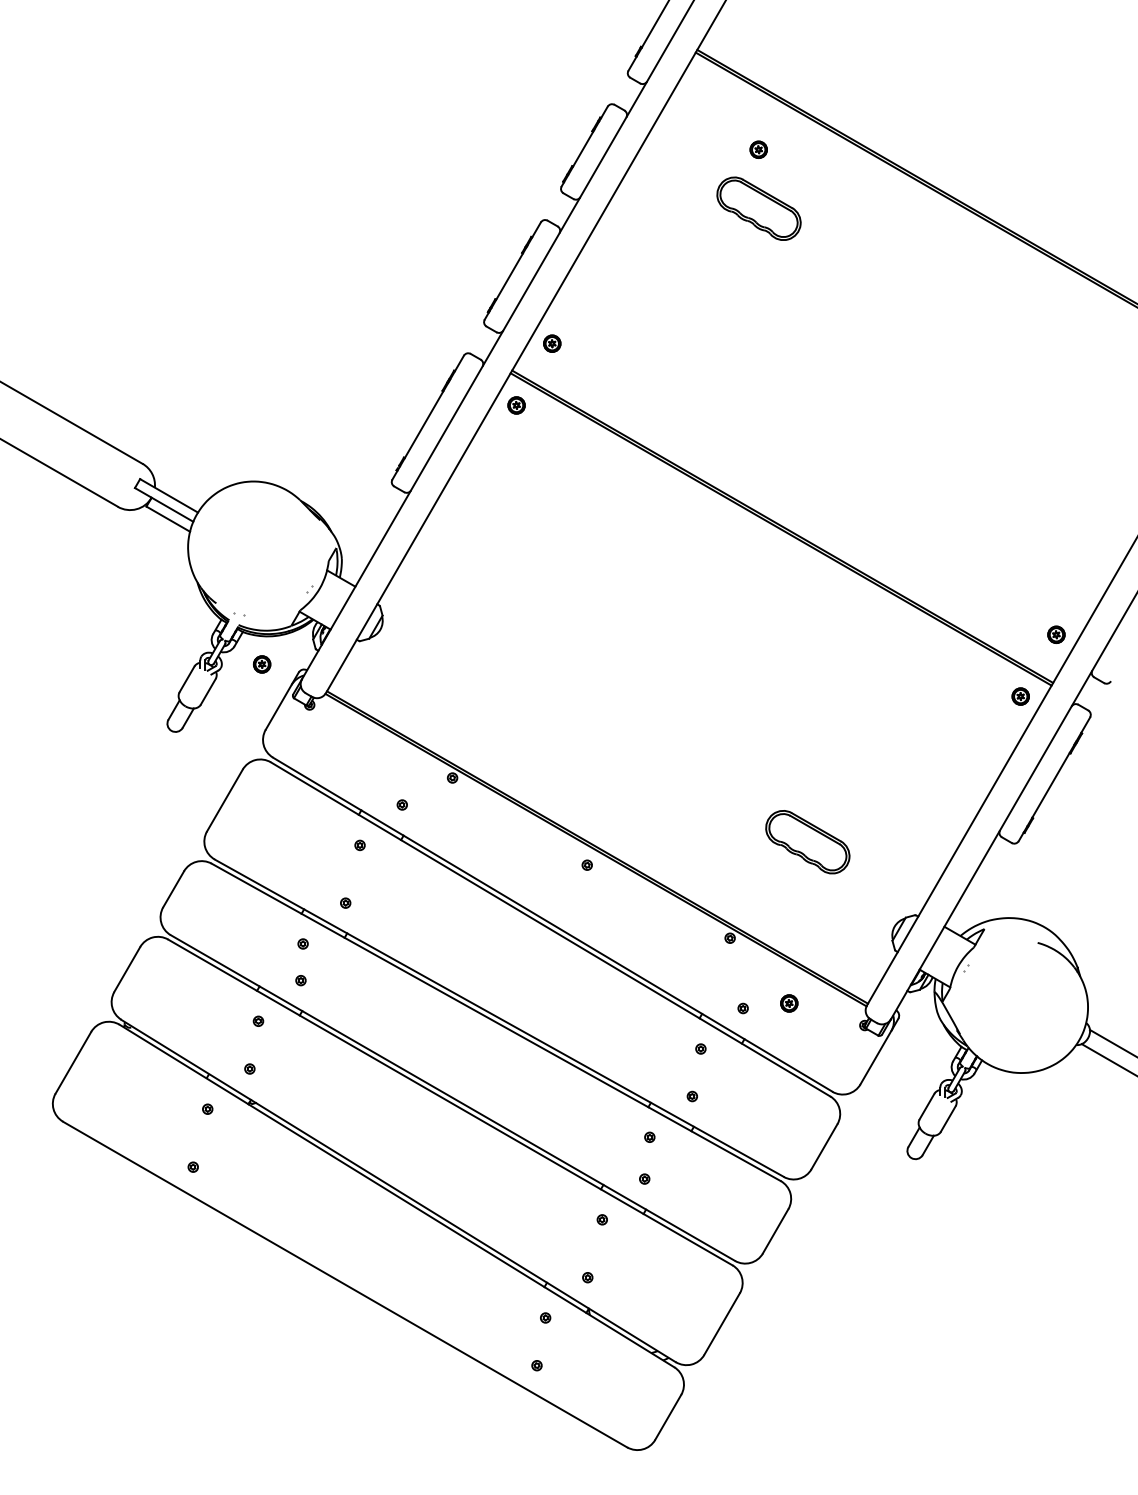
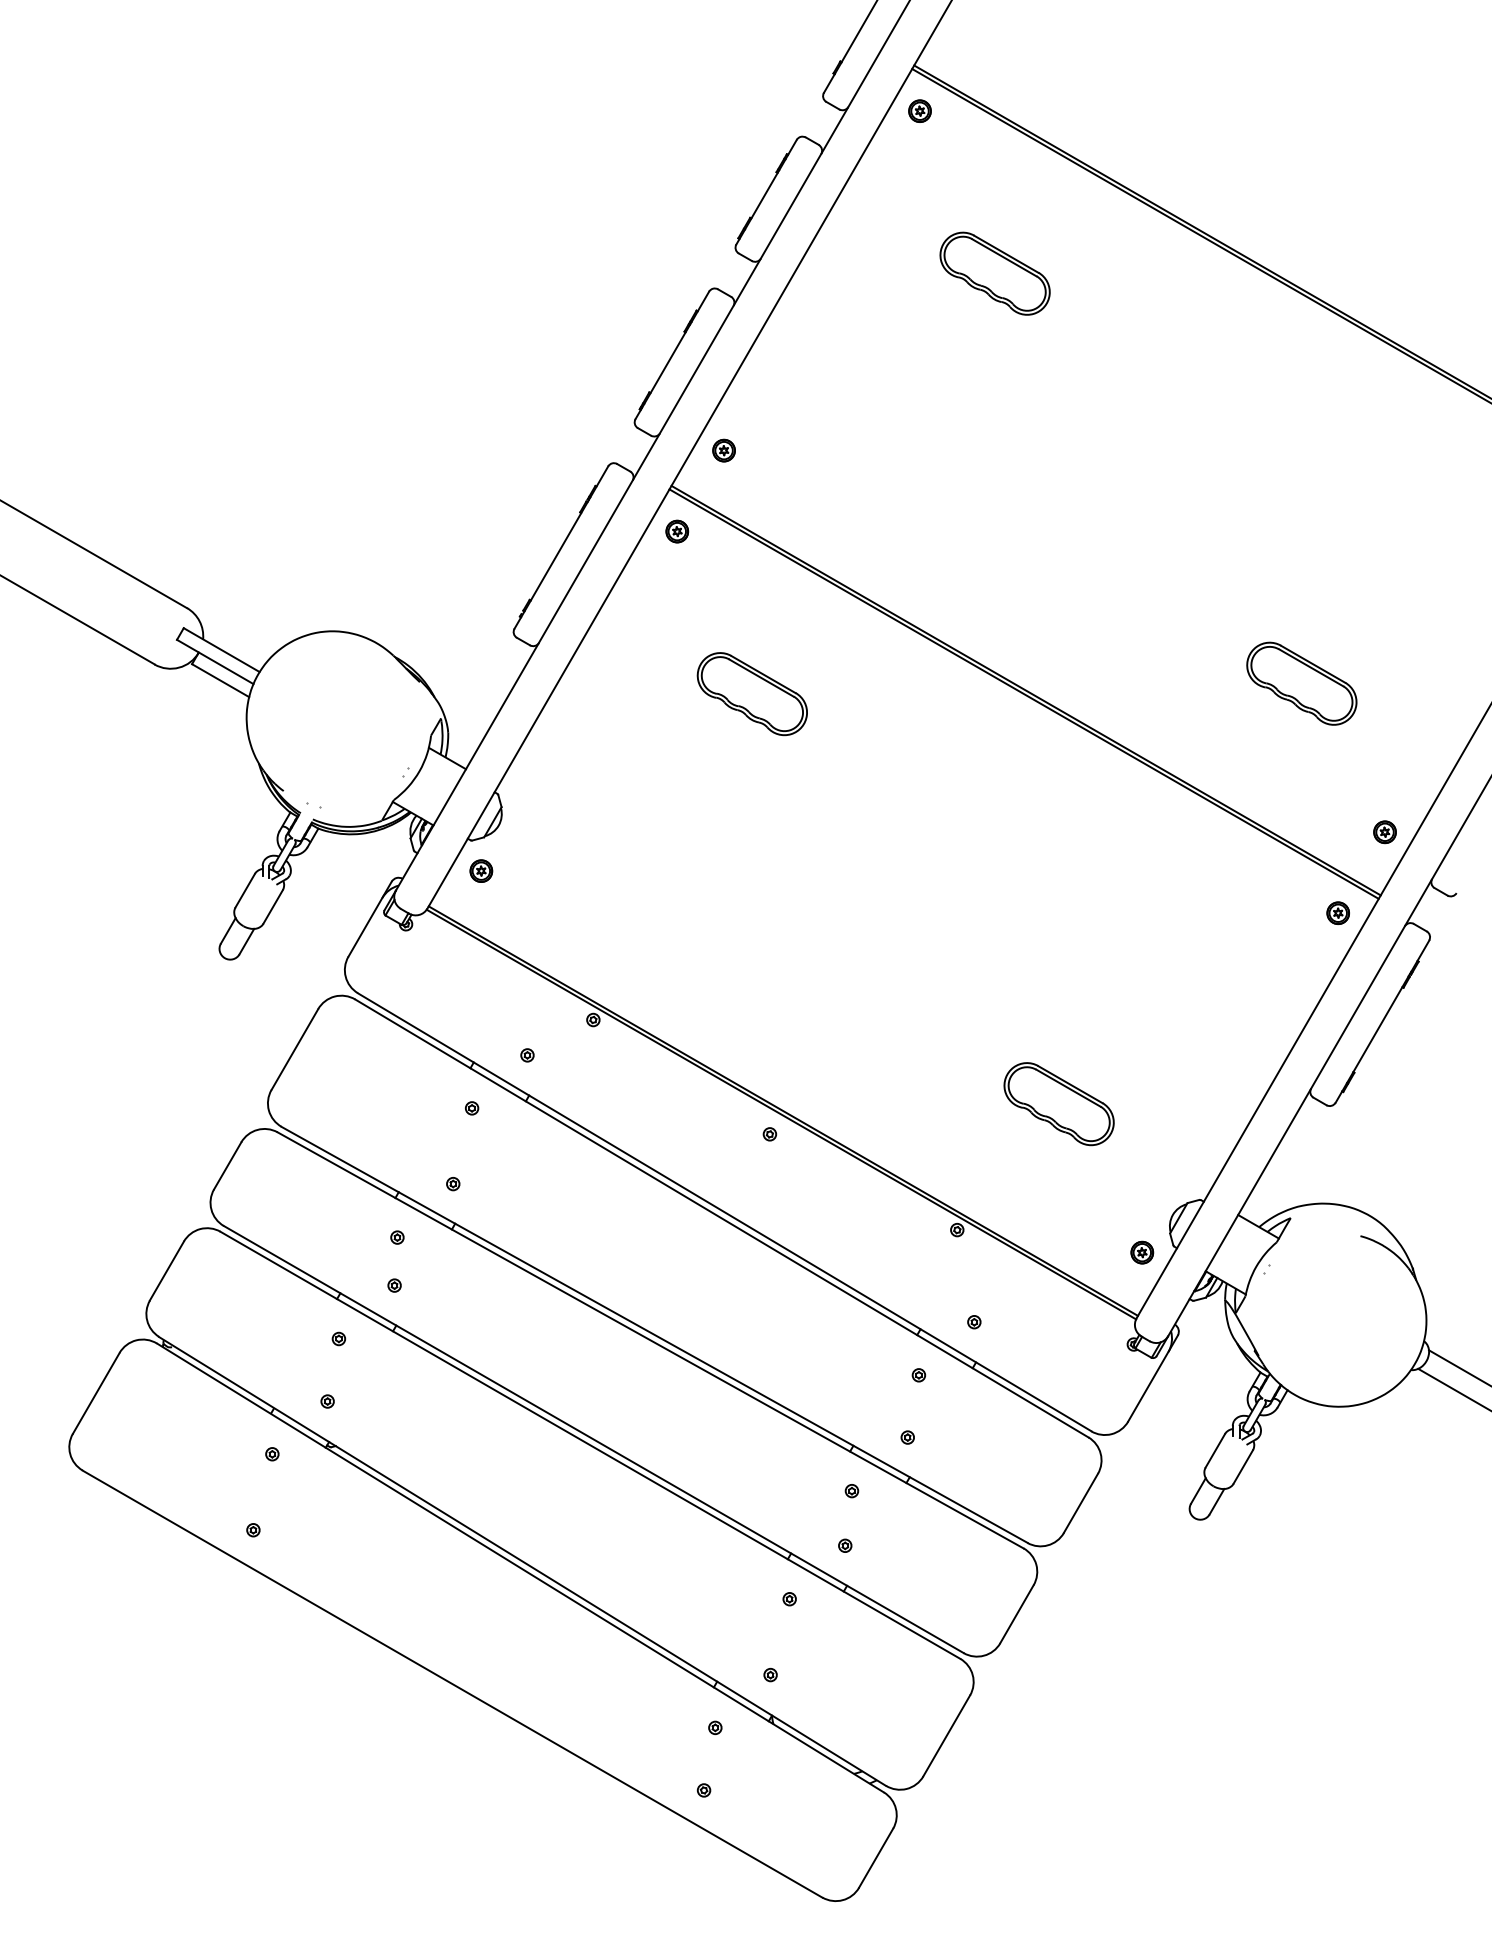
part: (758, 149) -> (919, 110), moved
part: (992, 521) -> (1301, 683), added
part: (573, 529) -> (751, 694), added
part: (262, 664) -> (481, 871), moved
part: (789, 1003) -> (1142, 1252), moved

